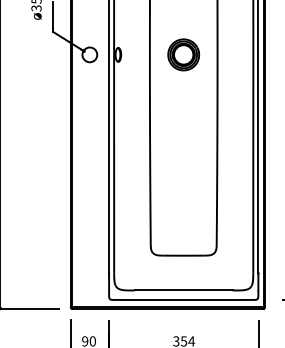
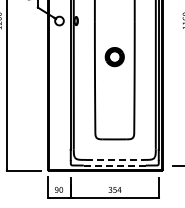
part: (183, 55) -> (114, 57), moved
line: (183, 289) -> (114, 159), solid -> dashed
line: (184, 299) -> (115, 165), solid -> dashed

